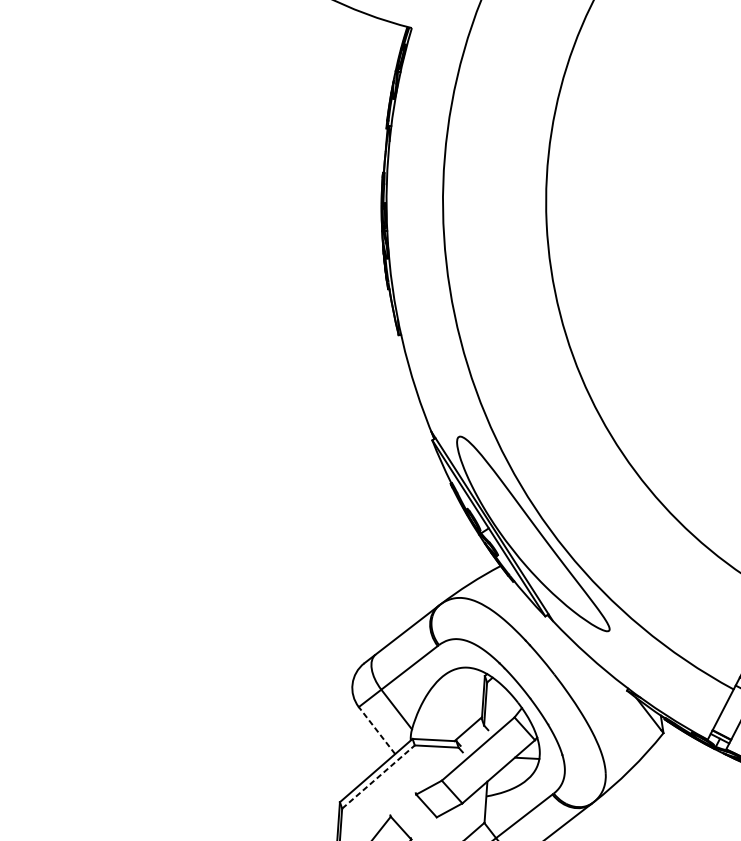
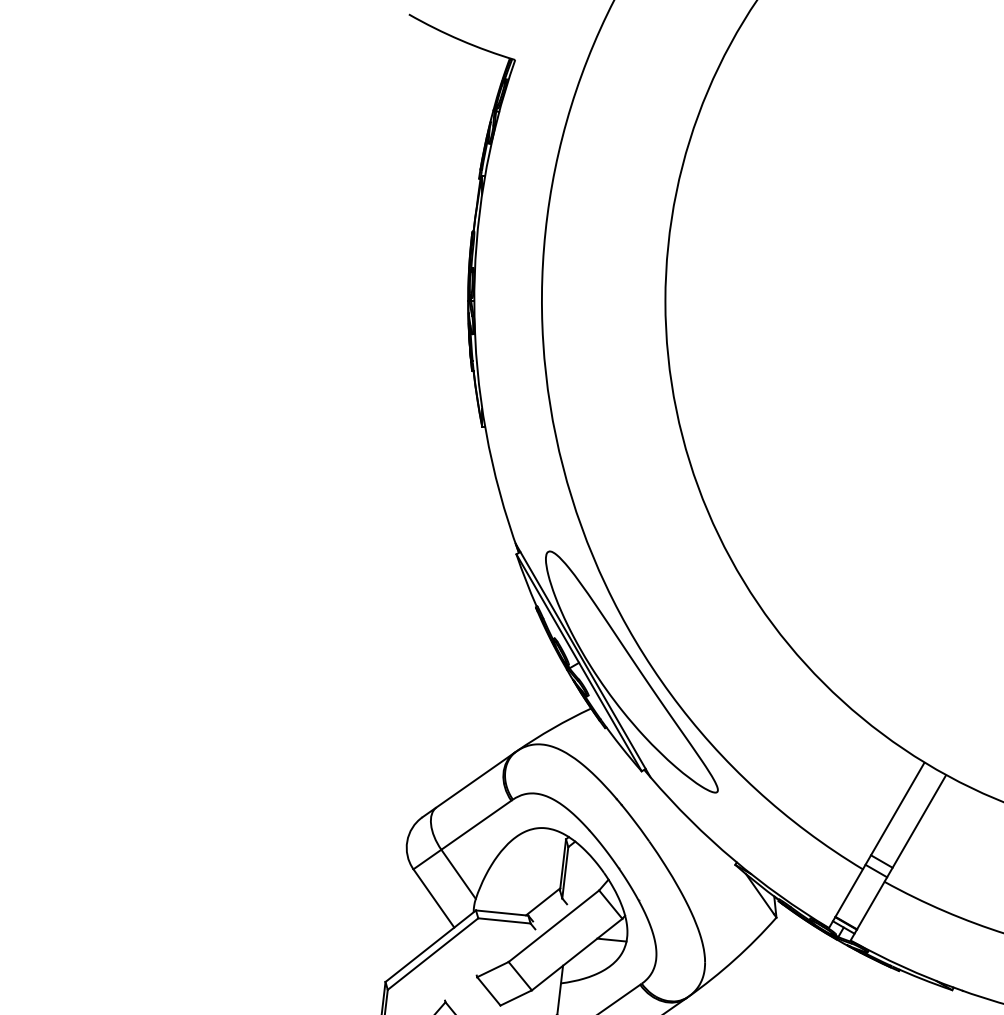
line: (376, 730) -> (433, 898), dashed -> solid
line: (378, 777) -> (433, 954), dashed -> solid

